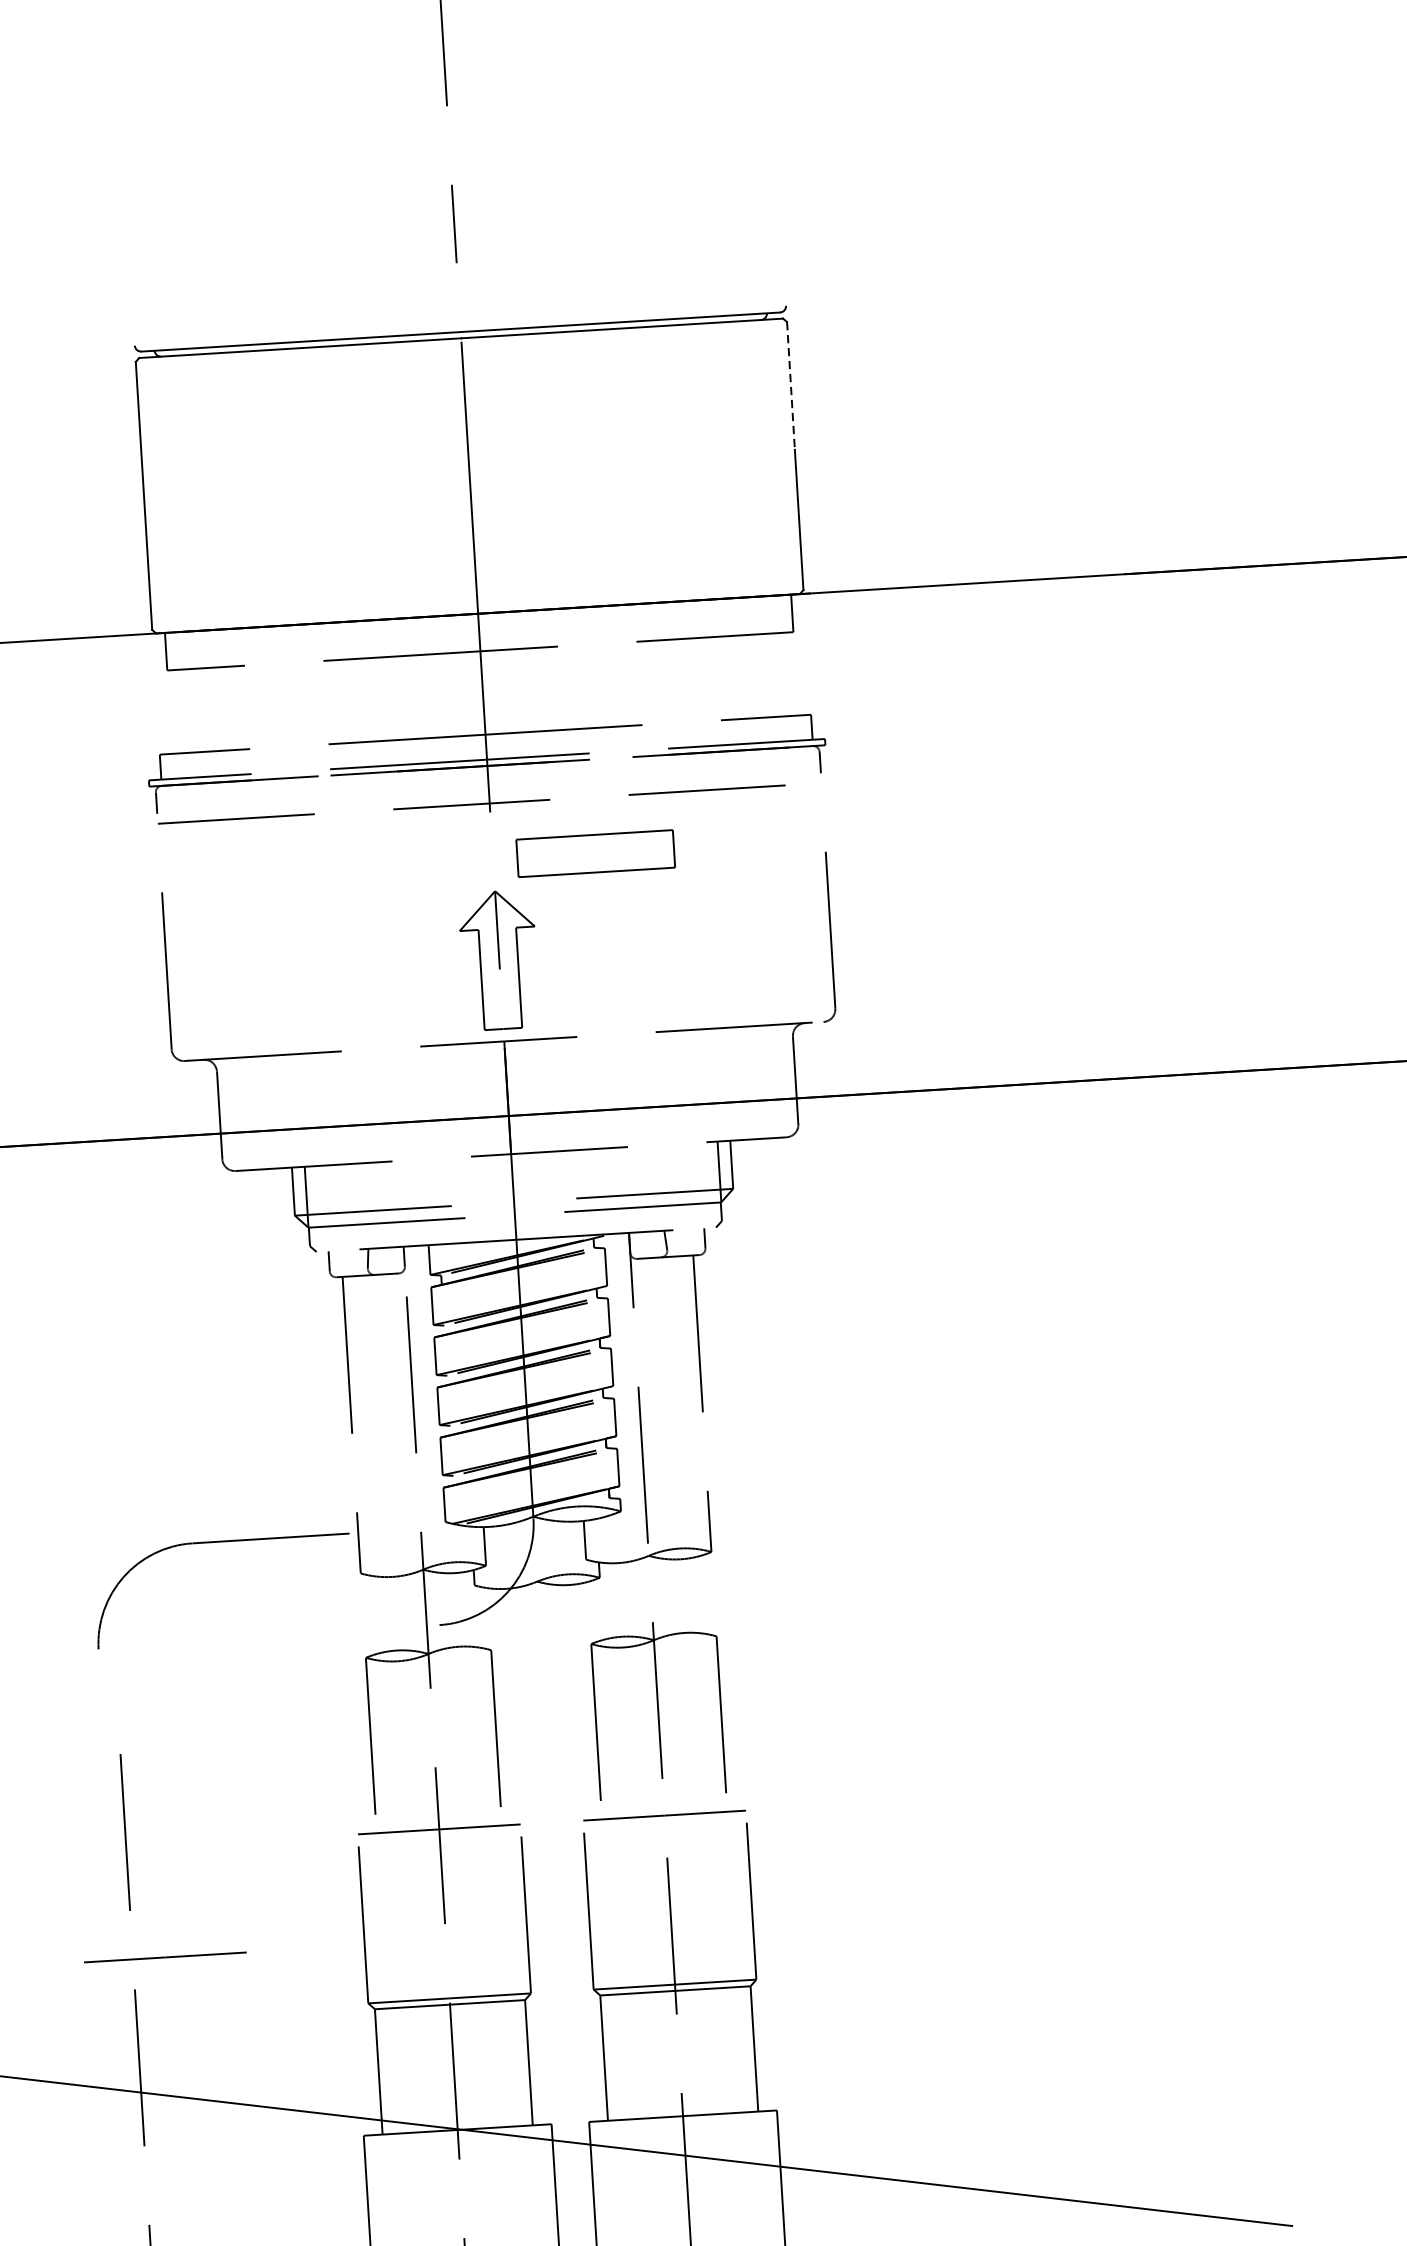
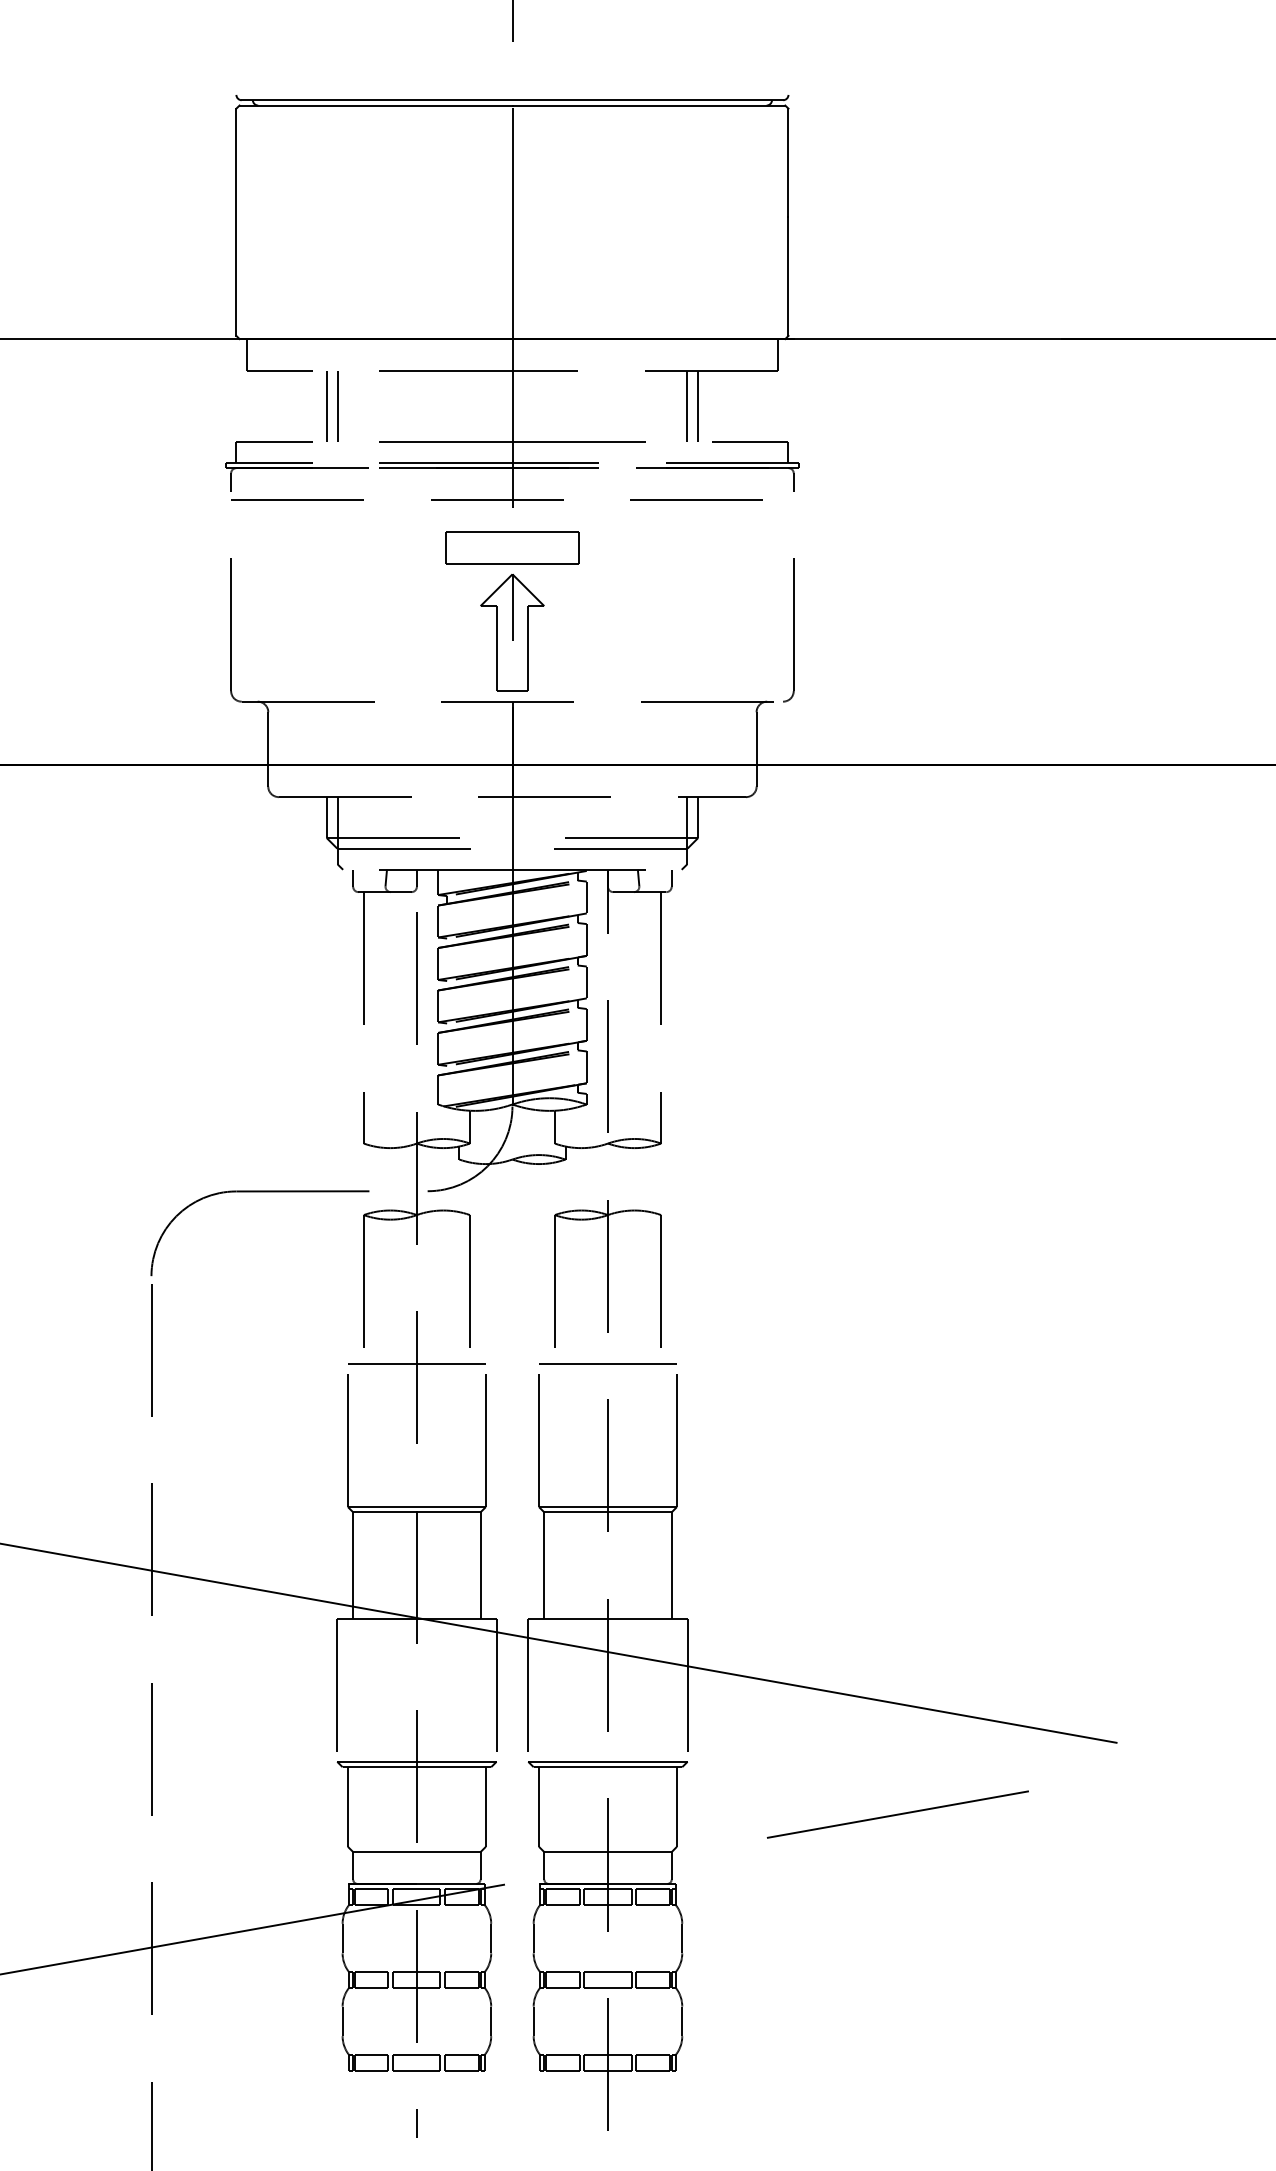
line: (791, 386) -> (788, 163), dashed -> solid
line: (702, 678) -> (698, 405), added
line: (689, 679) -> (687, 405), added
line: (276, 704) -> (337, 405), added
line: (263, 705) -> (326, 405), added
part: (595, 853) -> (512, 547), moved
part: (220, 1542) -> (259, 1192), moved
line: (164, 1957) -> (178, 1457), removed

